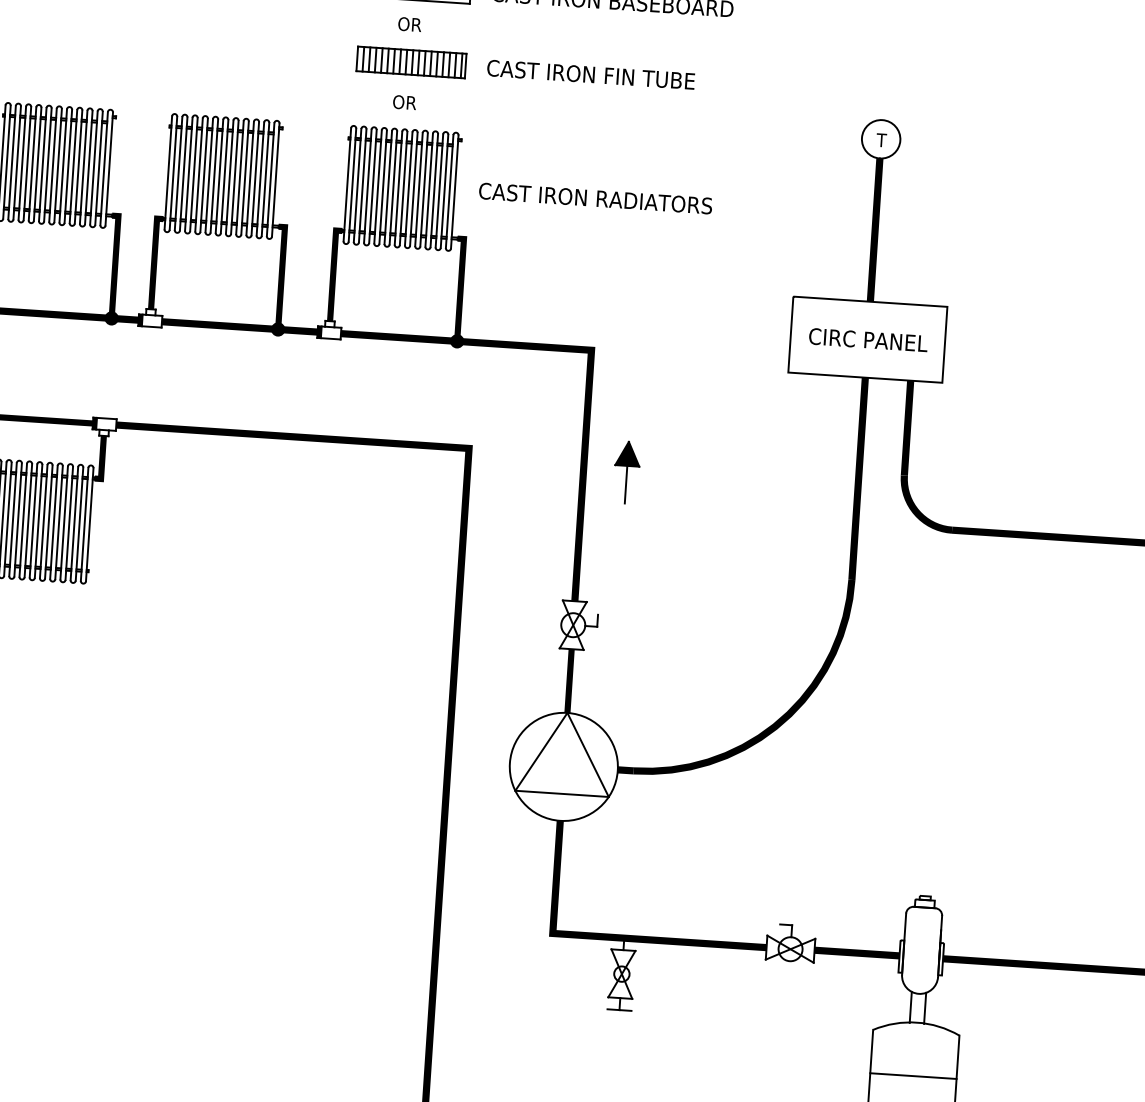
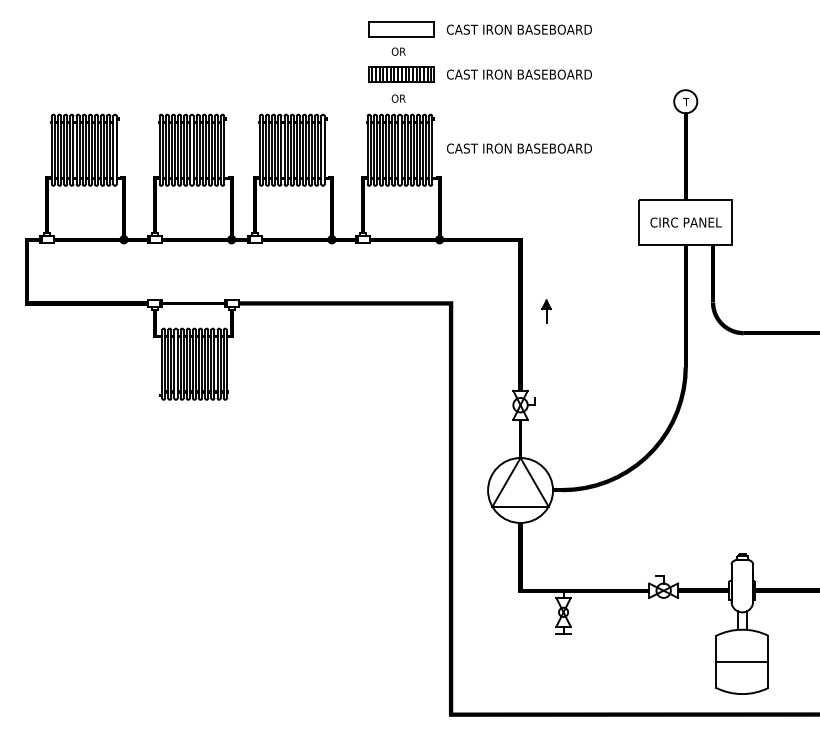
text: (667, 79) -> (555, 74), CAST IRON FIN TUBE -> CAST IRON BASEBOARD
text: (659, 202) -> (555, 148), CAST IRON RADIATORS -> CAST IRON BASEBOARD
part: (626, 472) -> (546, 311), size x0.6

